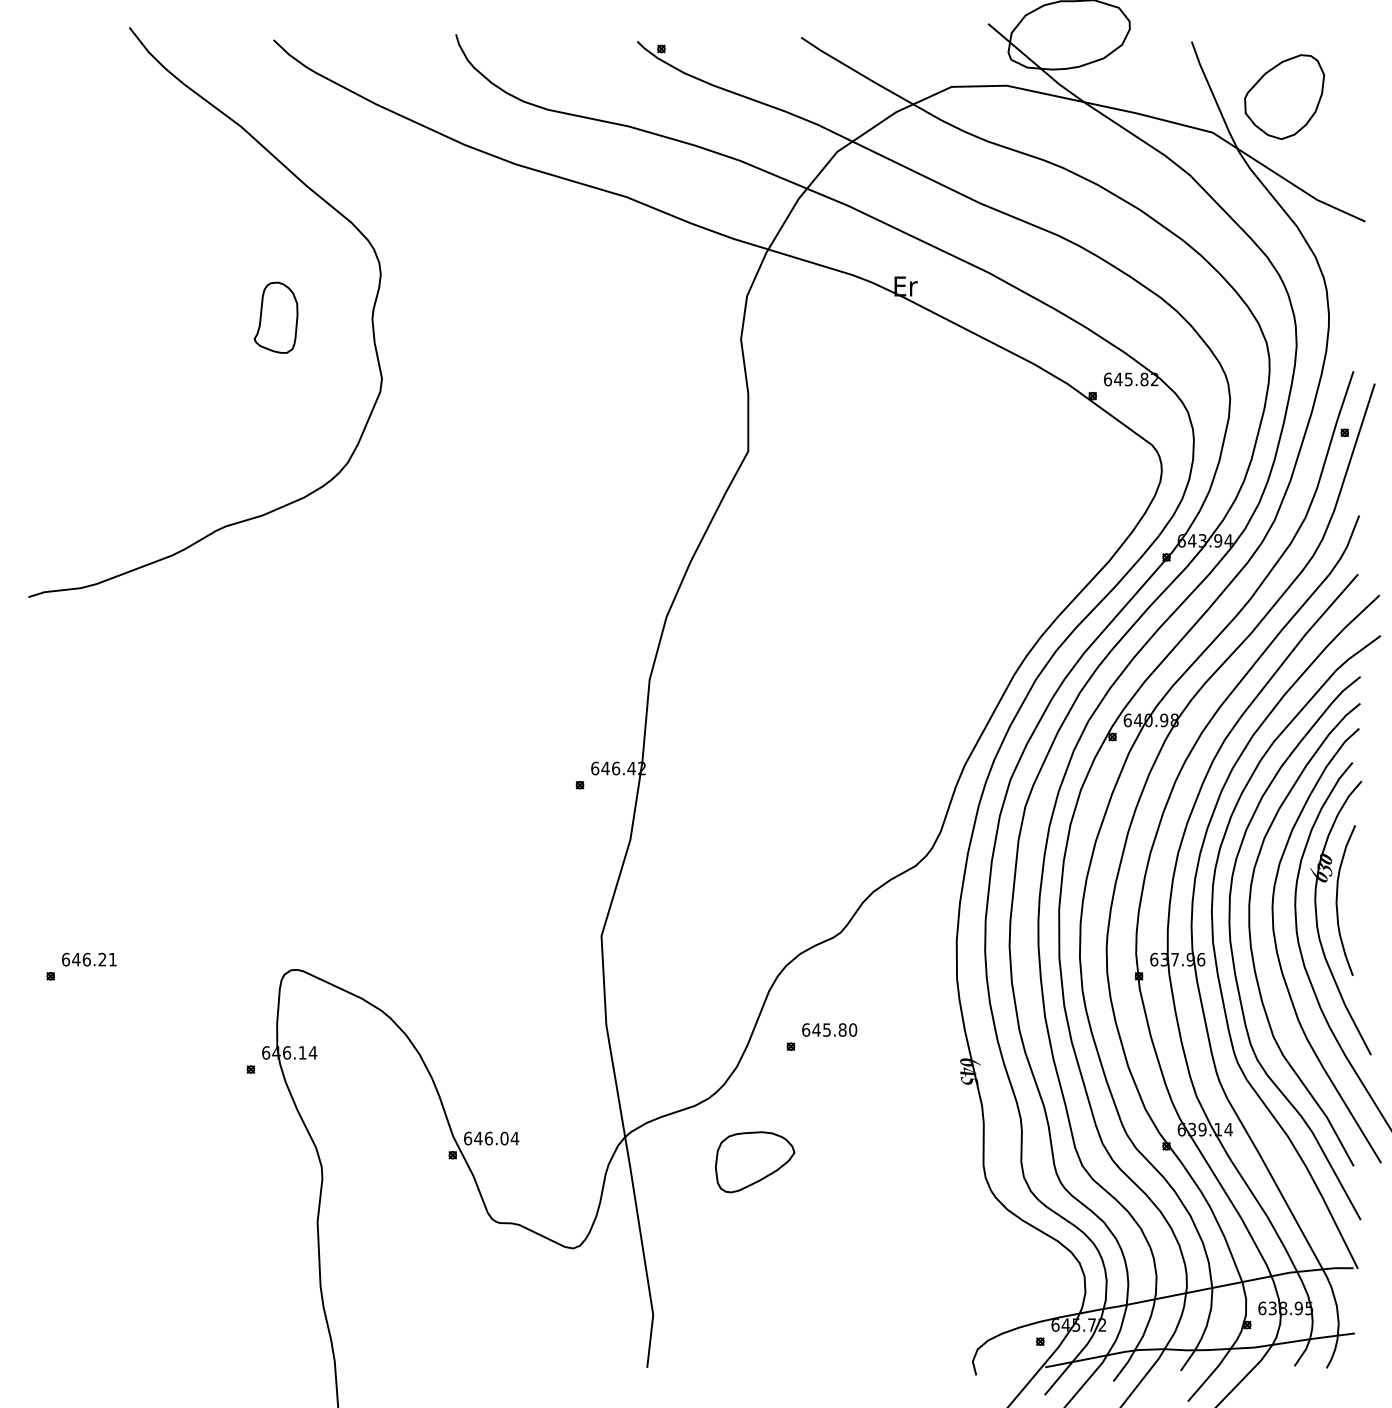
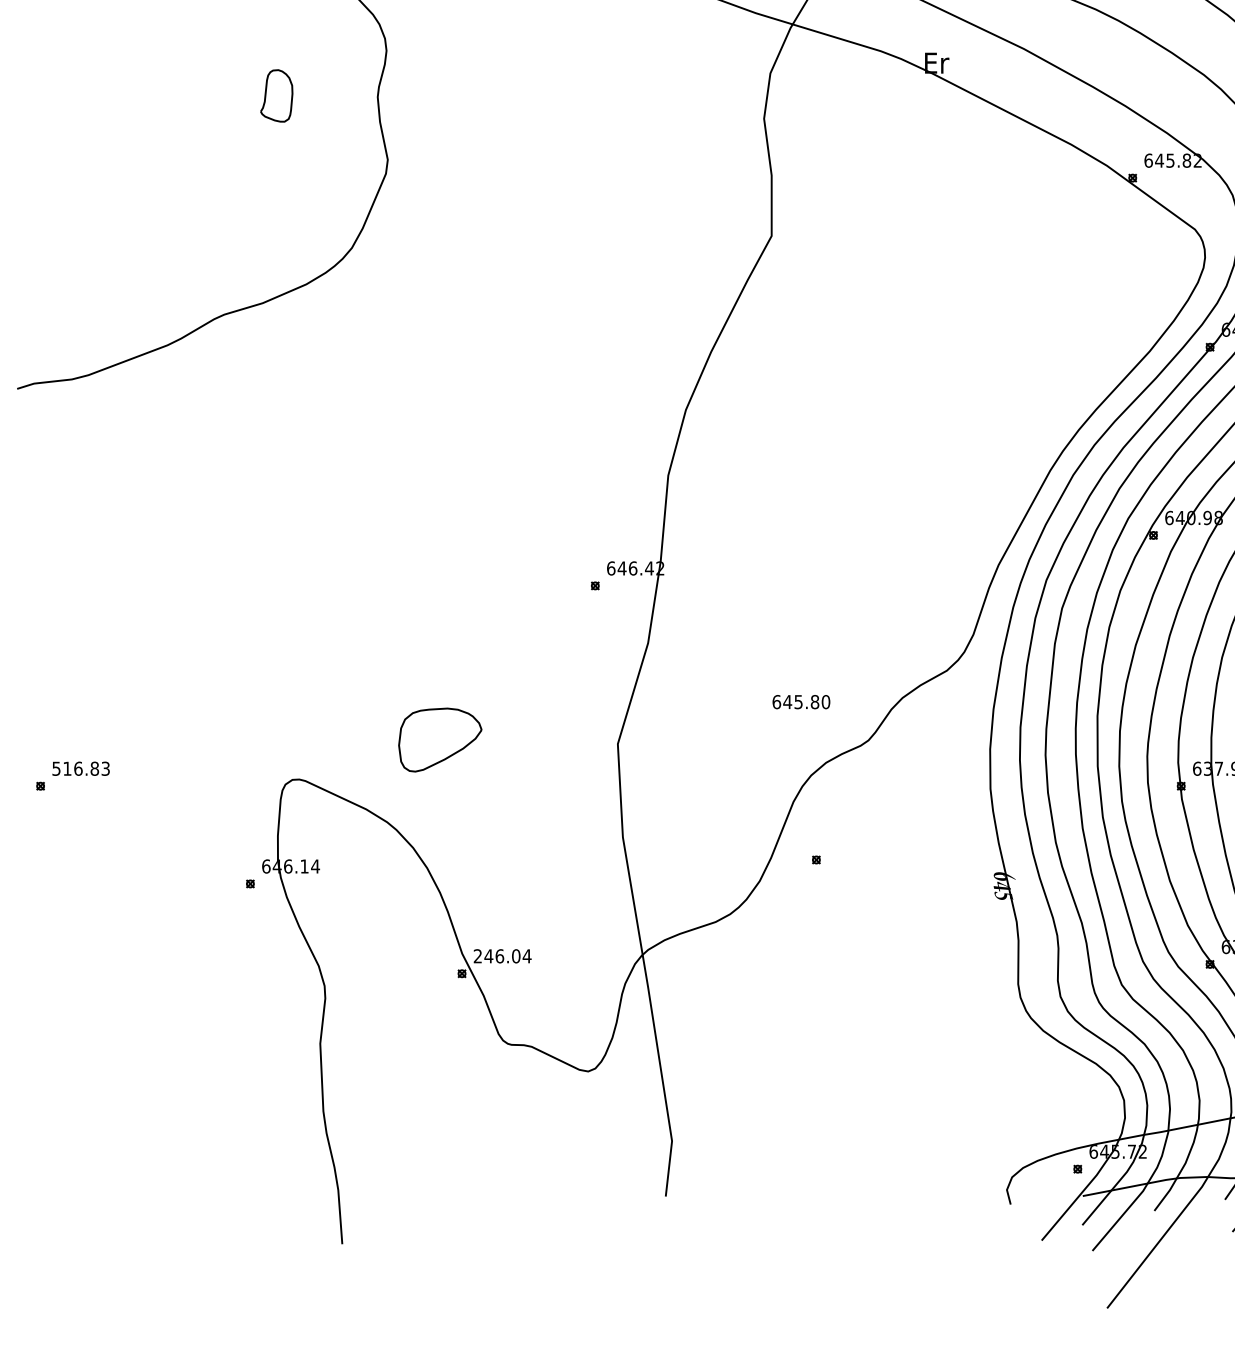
part: (275, 317) -> (276, 95), size x0.7
text: (89, 959) -> (81, 768), 646.21 -> 516.83
text: (829, 1029) -> (801, 701), moved
text: (468, 1138) -> (478, 956), 646.04 -> 246.04
part: (754, 1162) -> (439, 740), moved

